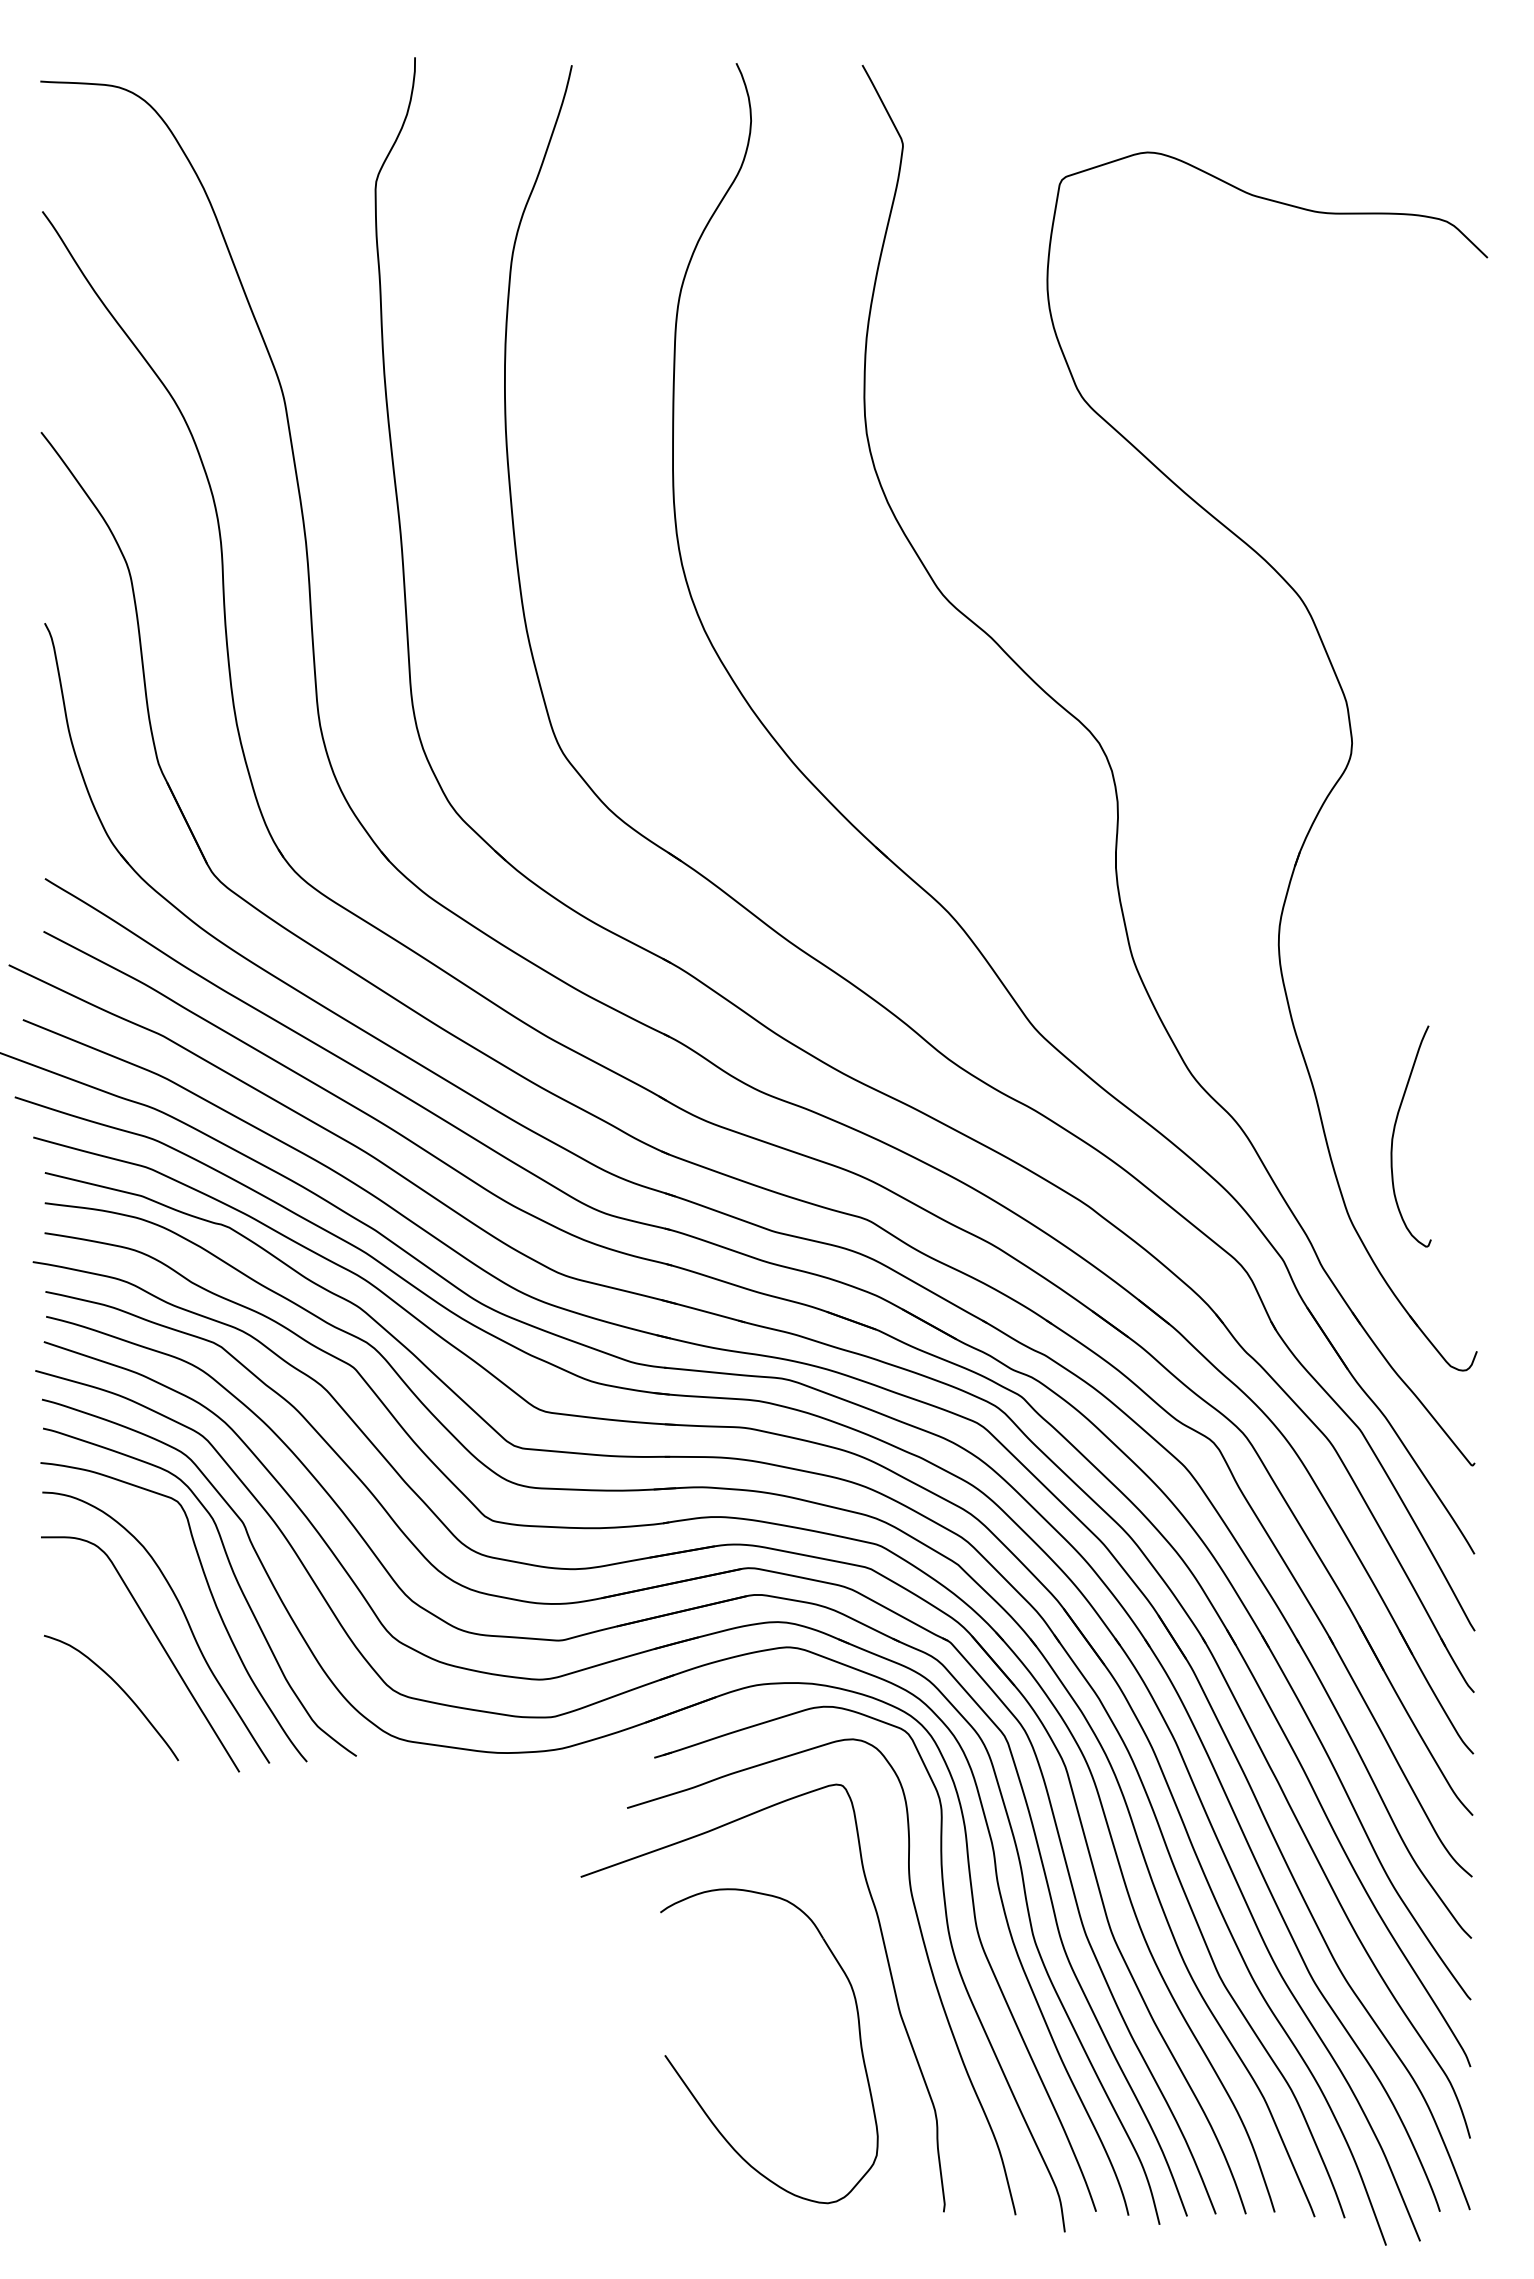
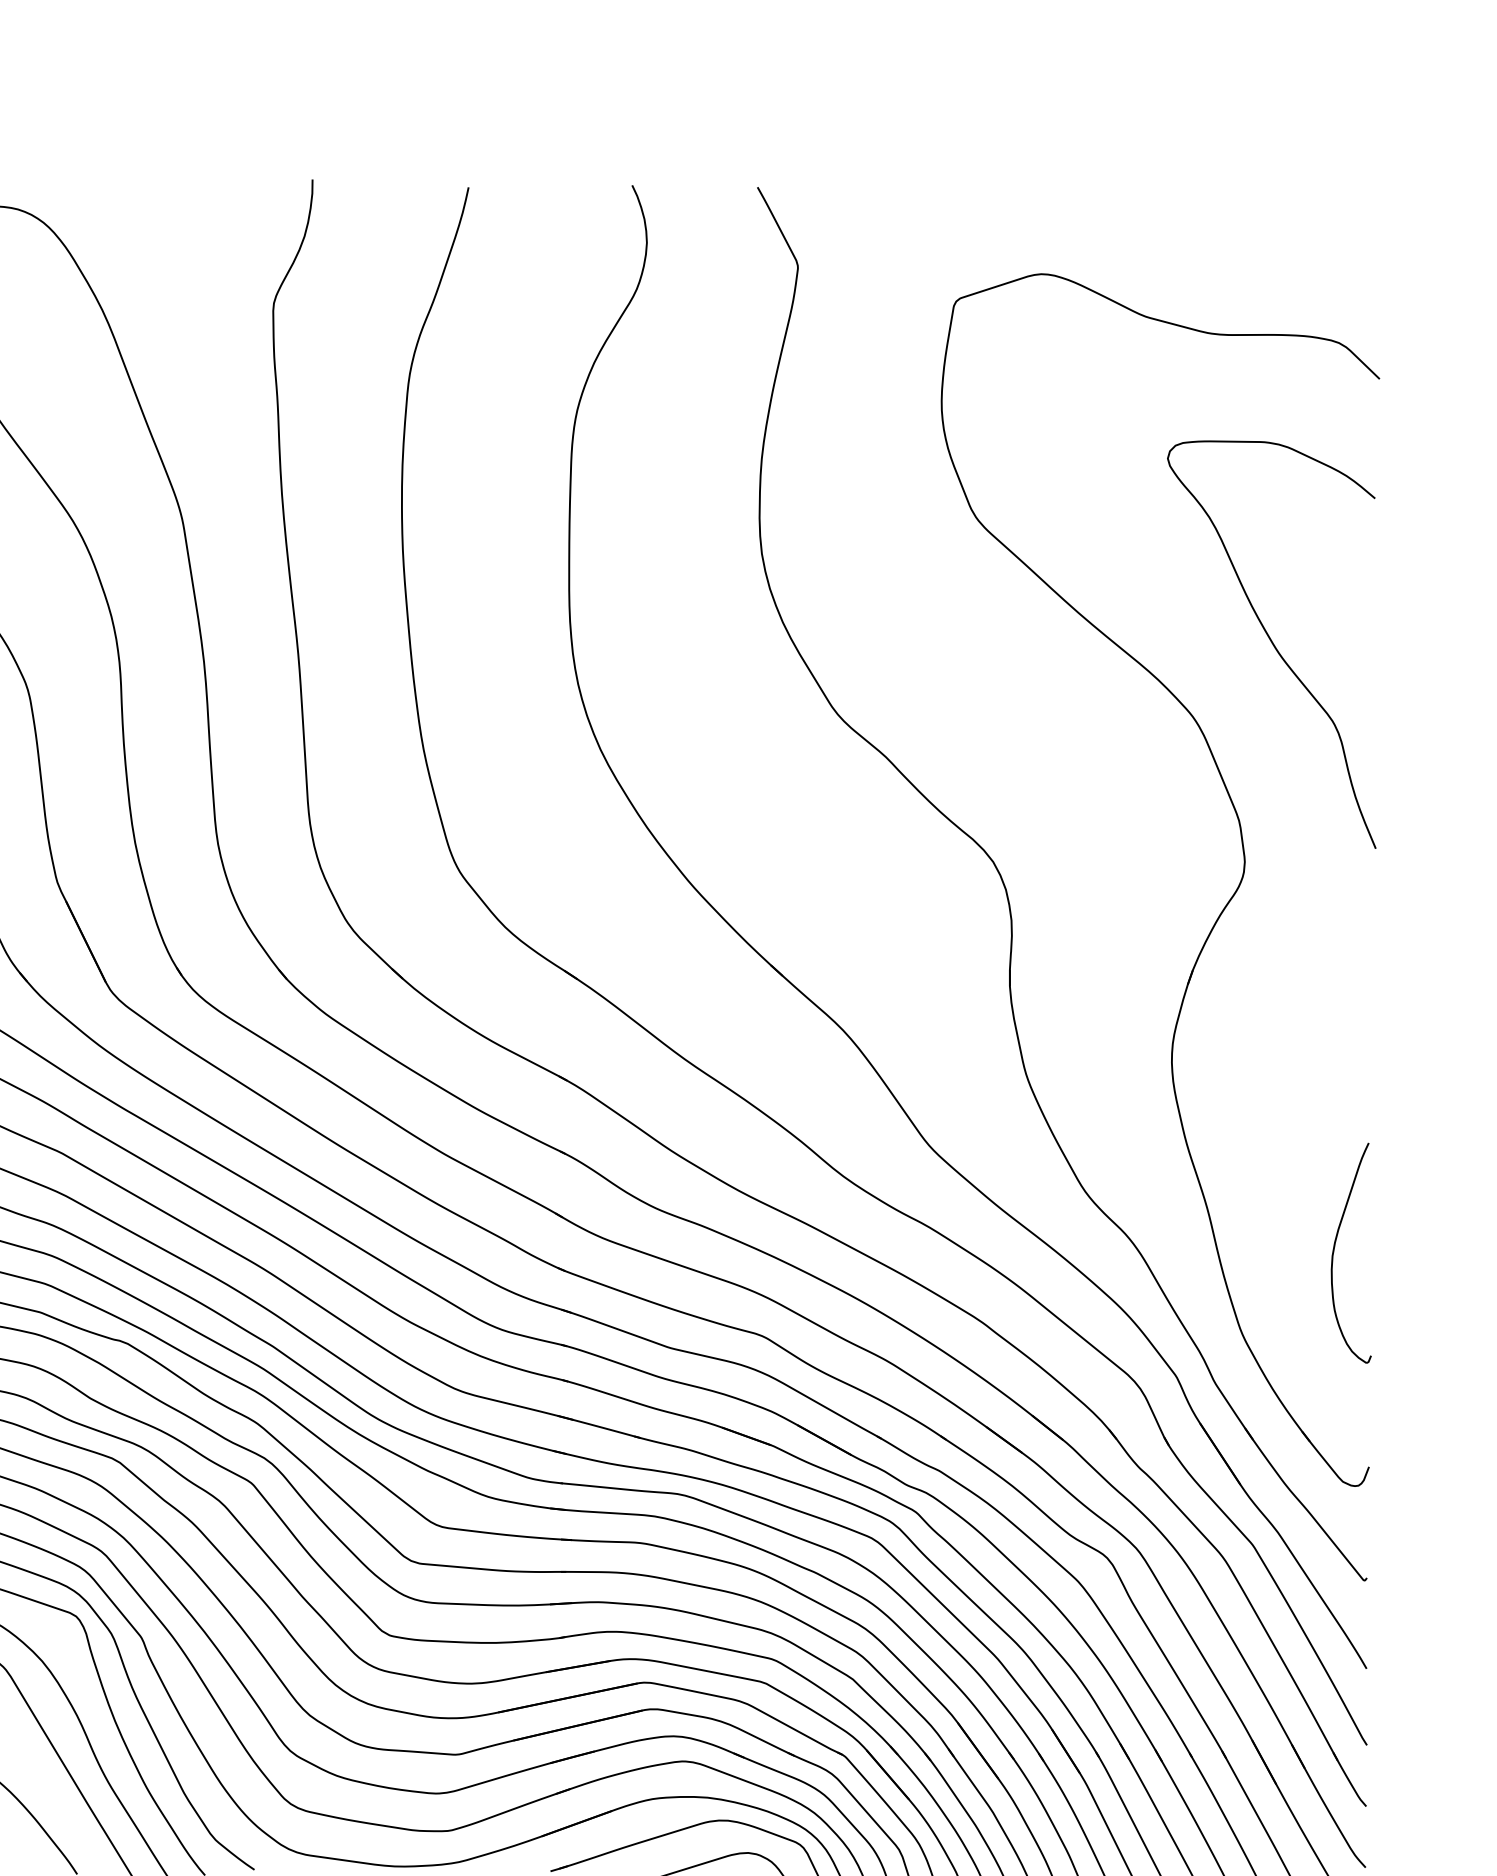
curve: (1379, 524) -> (1272, 644), added
curve: (1394, 1134) -> (1334, 1251), moved

